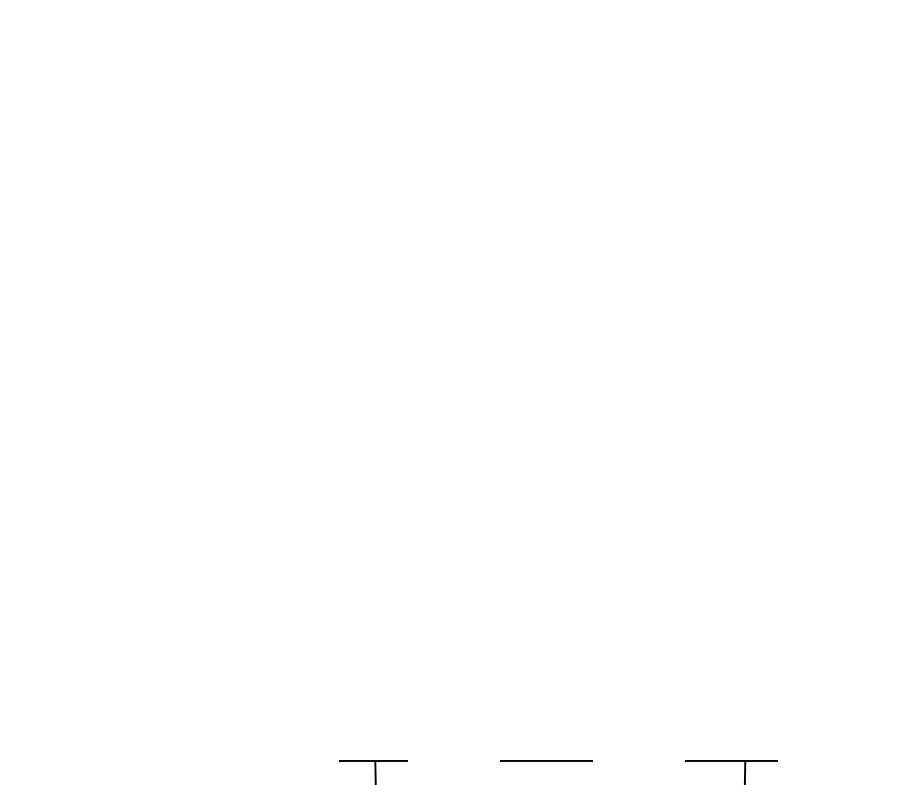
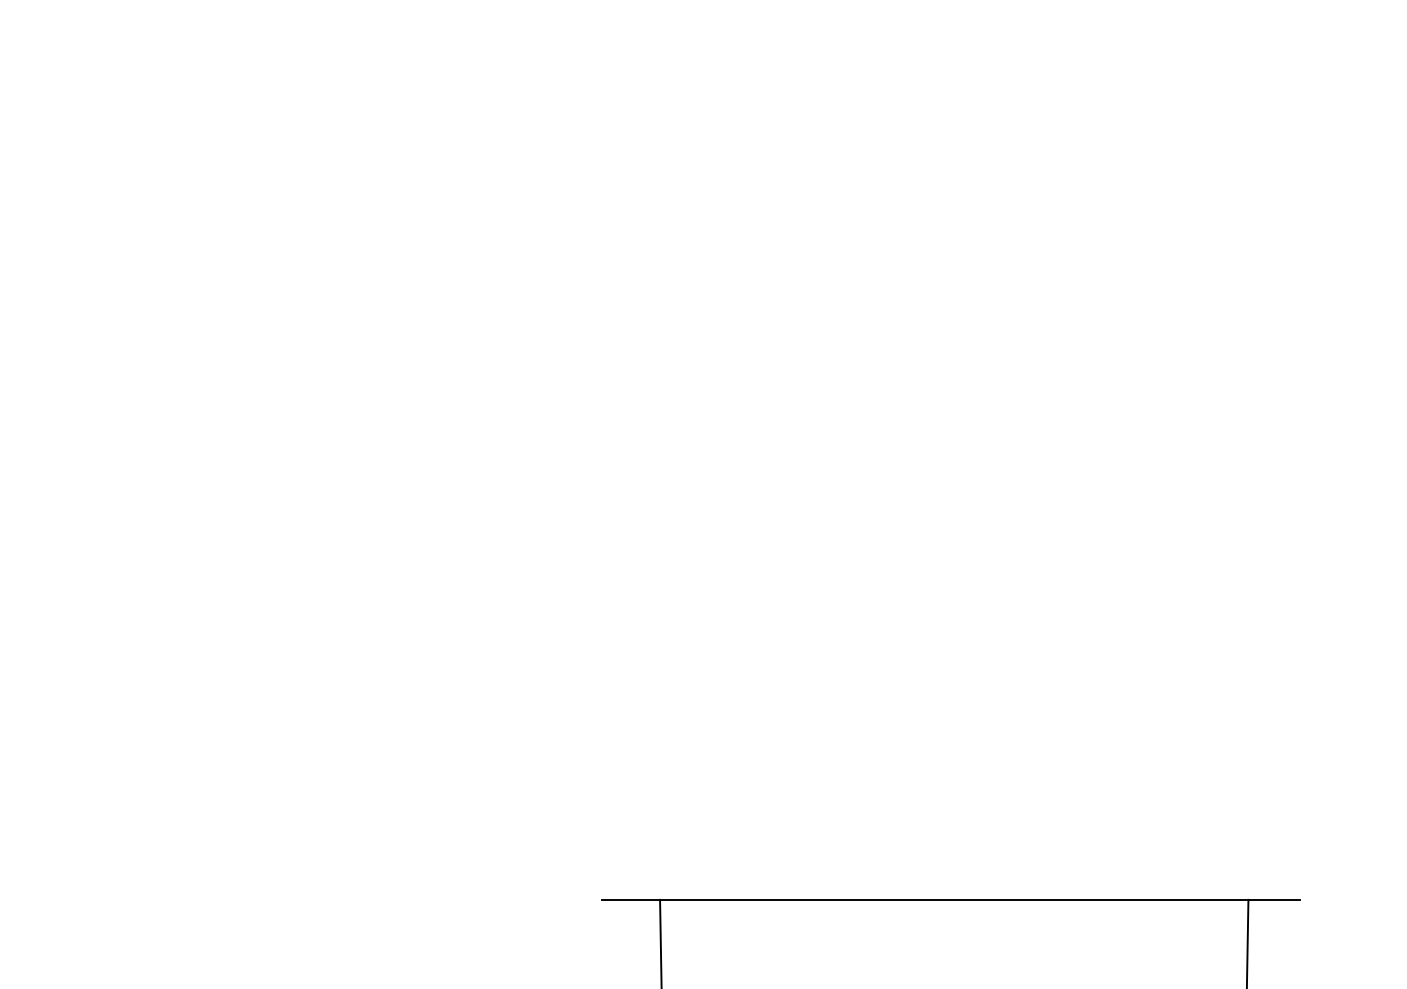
line: (557, 761) -> (949, 900), dashed -> solid

